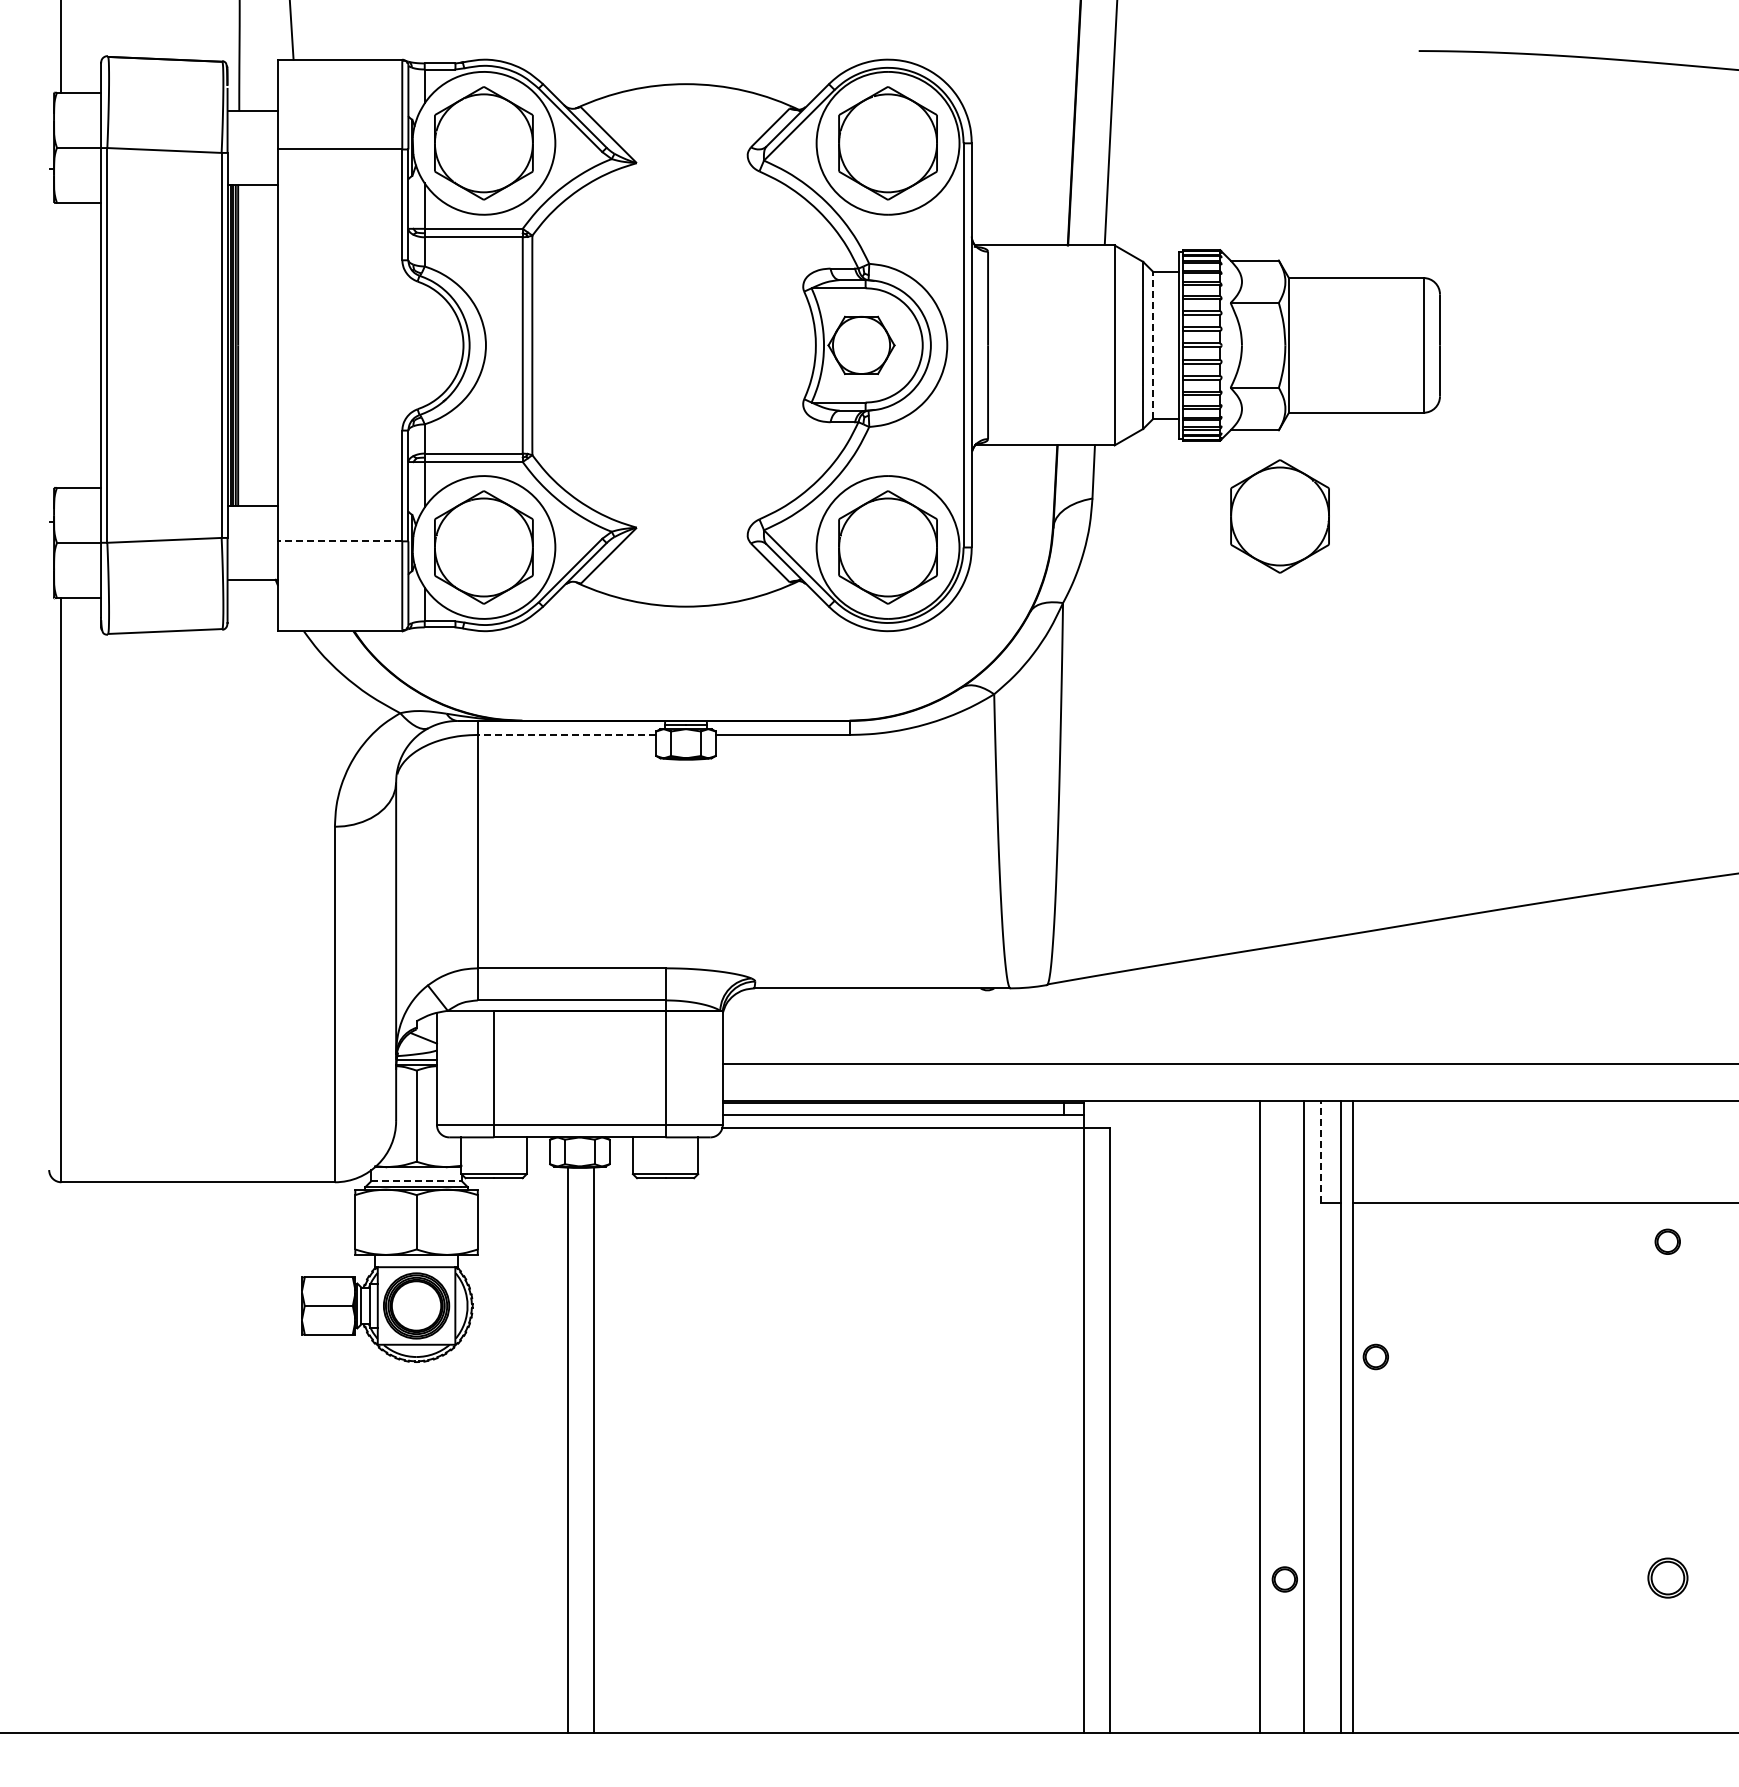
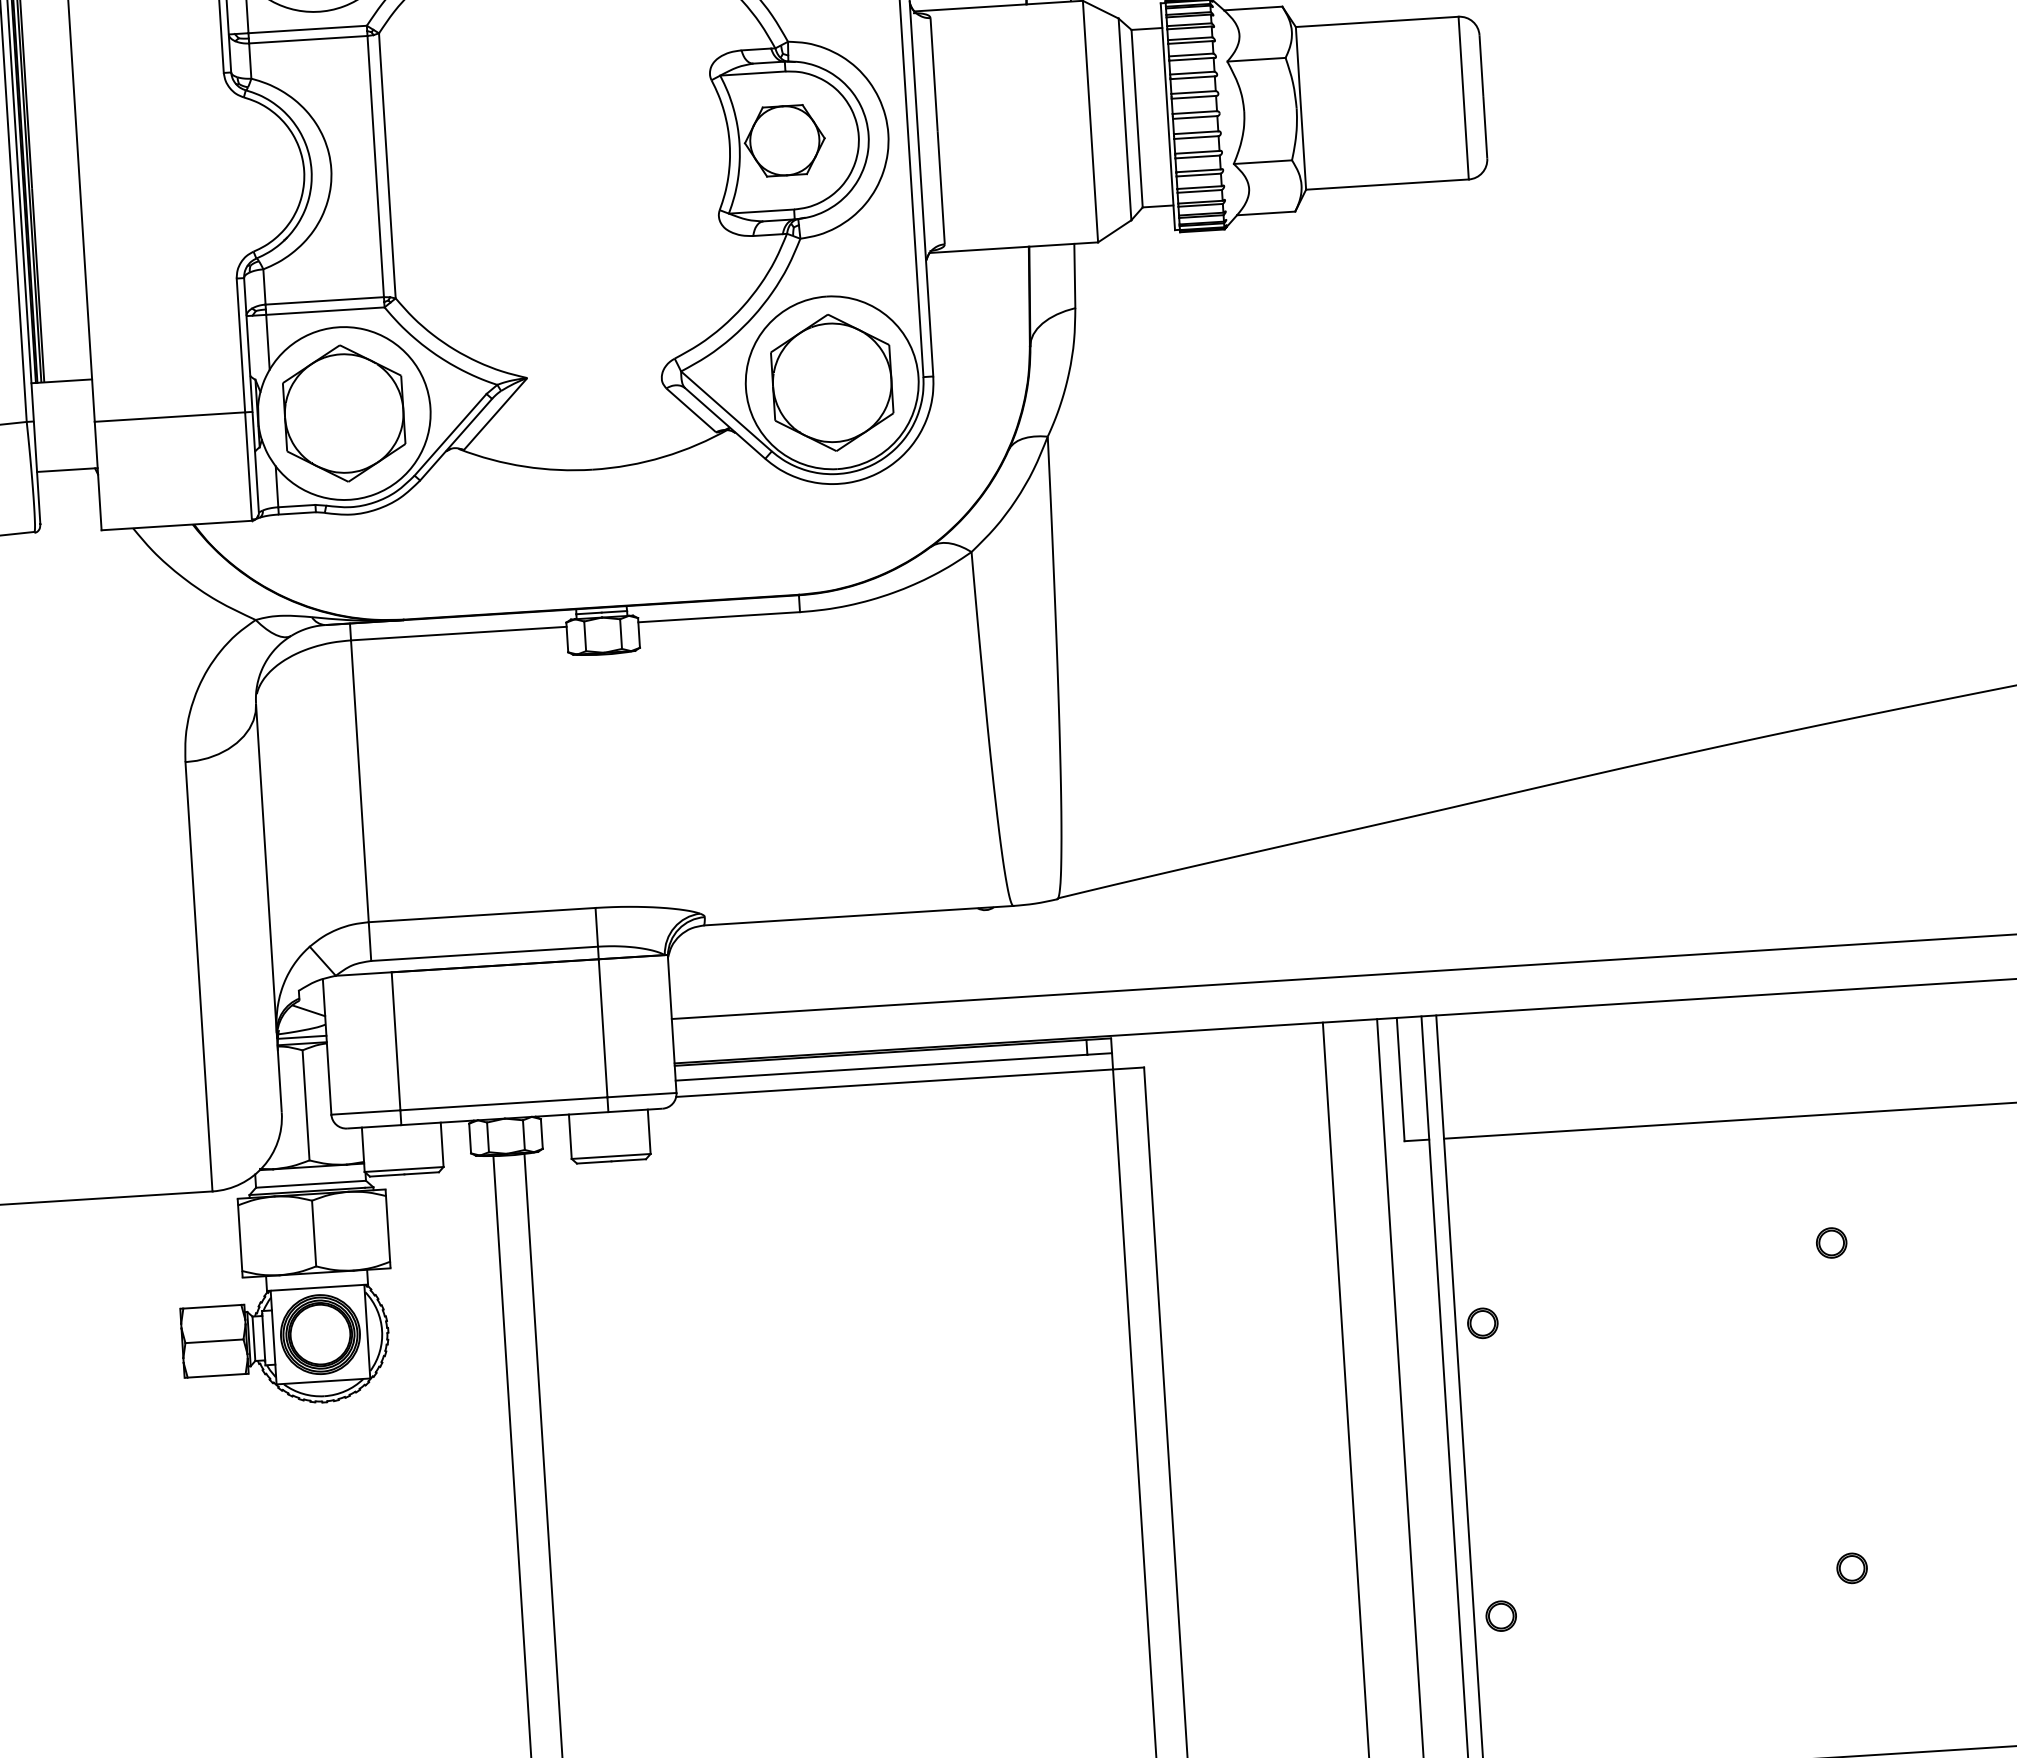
line: (1153, 344) -> (1137, 117), dashed -> solid
part: (1279, 516) -> (1302, 315), removed
line: (339, 541) -> (169, 417), dashed -> solid
line: (566, 734) -> (458, 633), dashed -> solid
line: (1320, 1151) -> (1400, 1079), dashed -> solid
line: (416, 1181) -> (310, 1184), dashed -> solid
part: (1667, 1241) -> (1831, 1242), moved
part: (1667, 1578) -> (1851, 1568), size x0.62
part: (1284, 1579) -> (1500, 1616), moved

